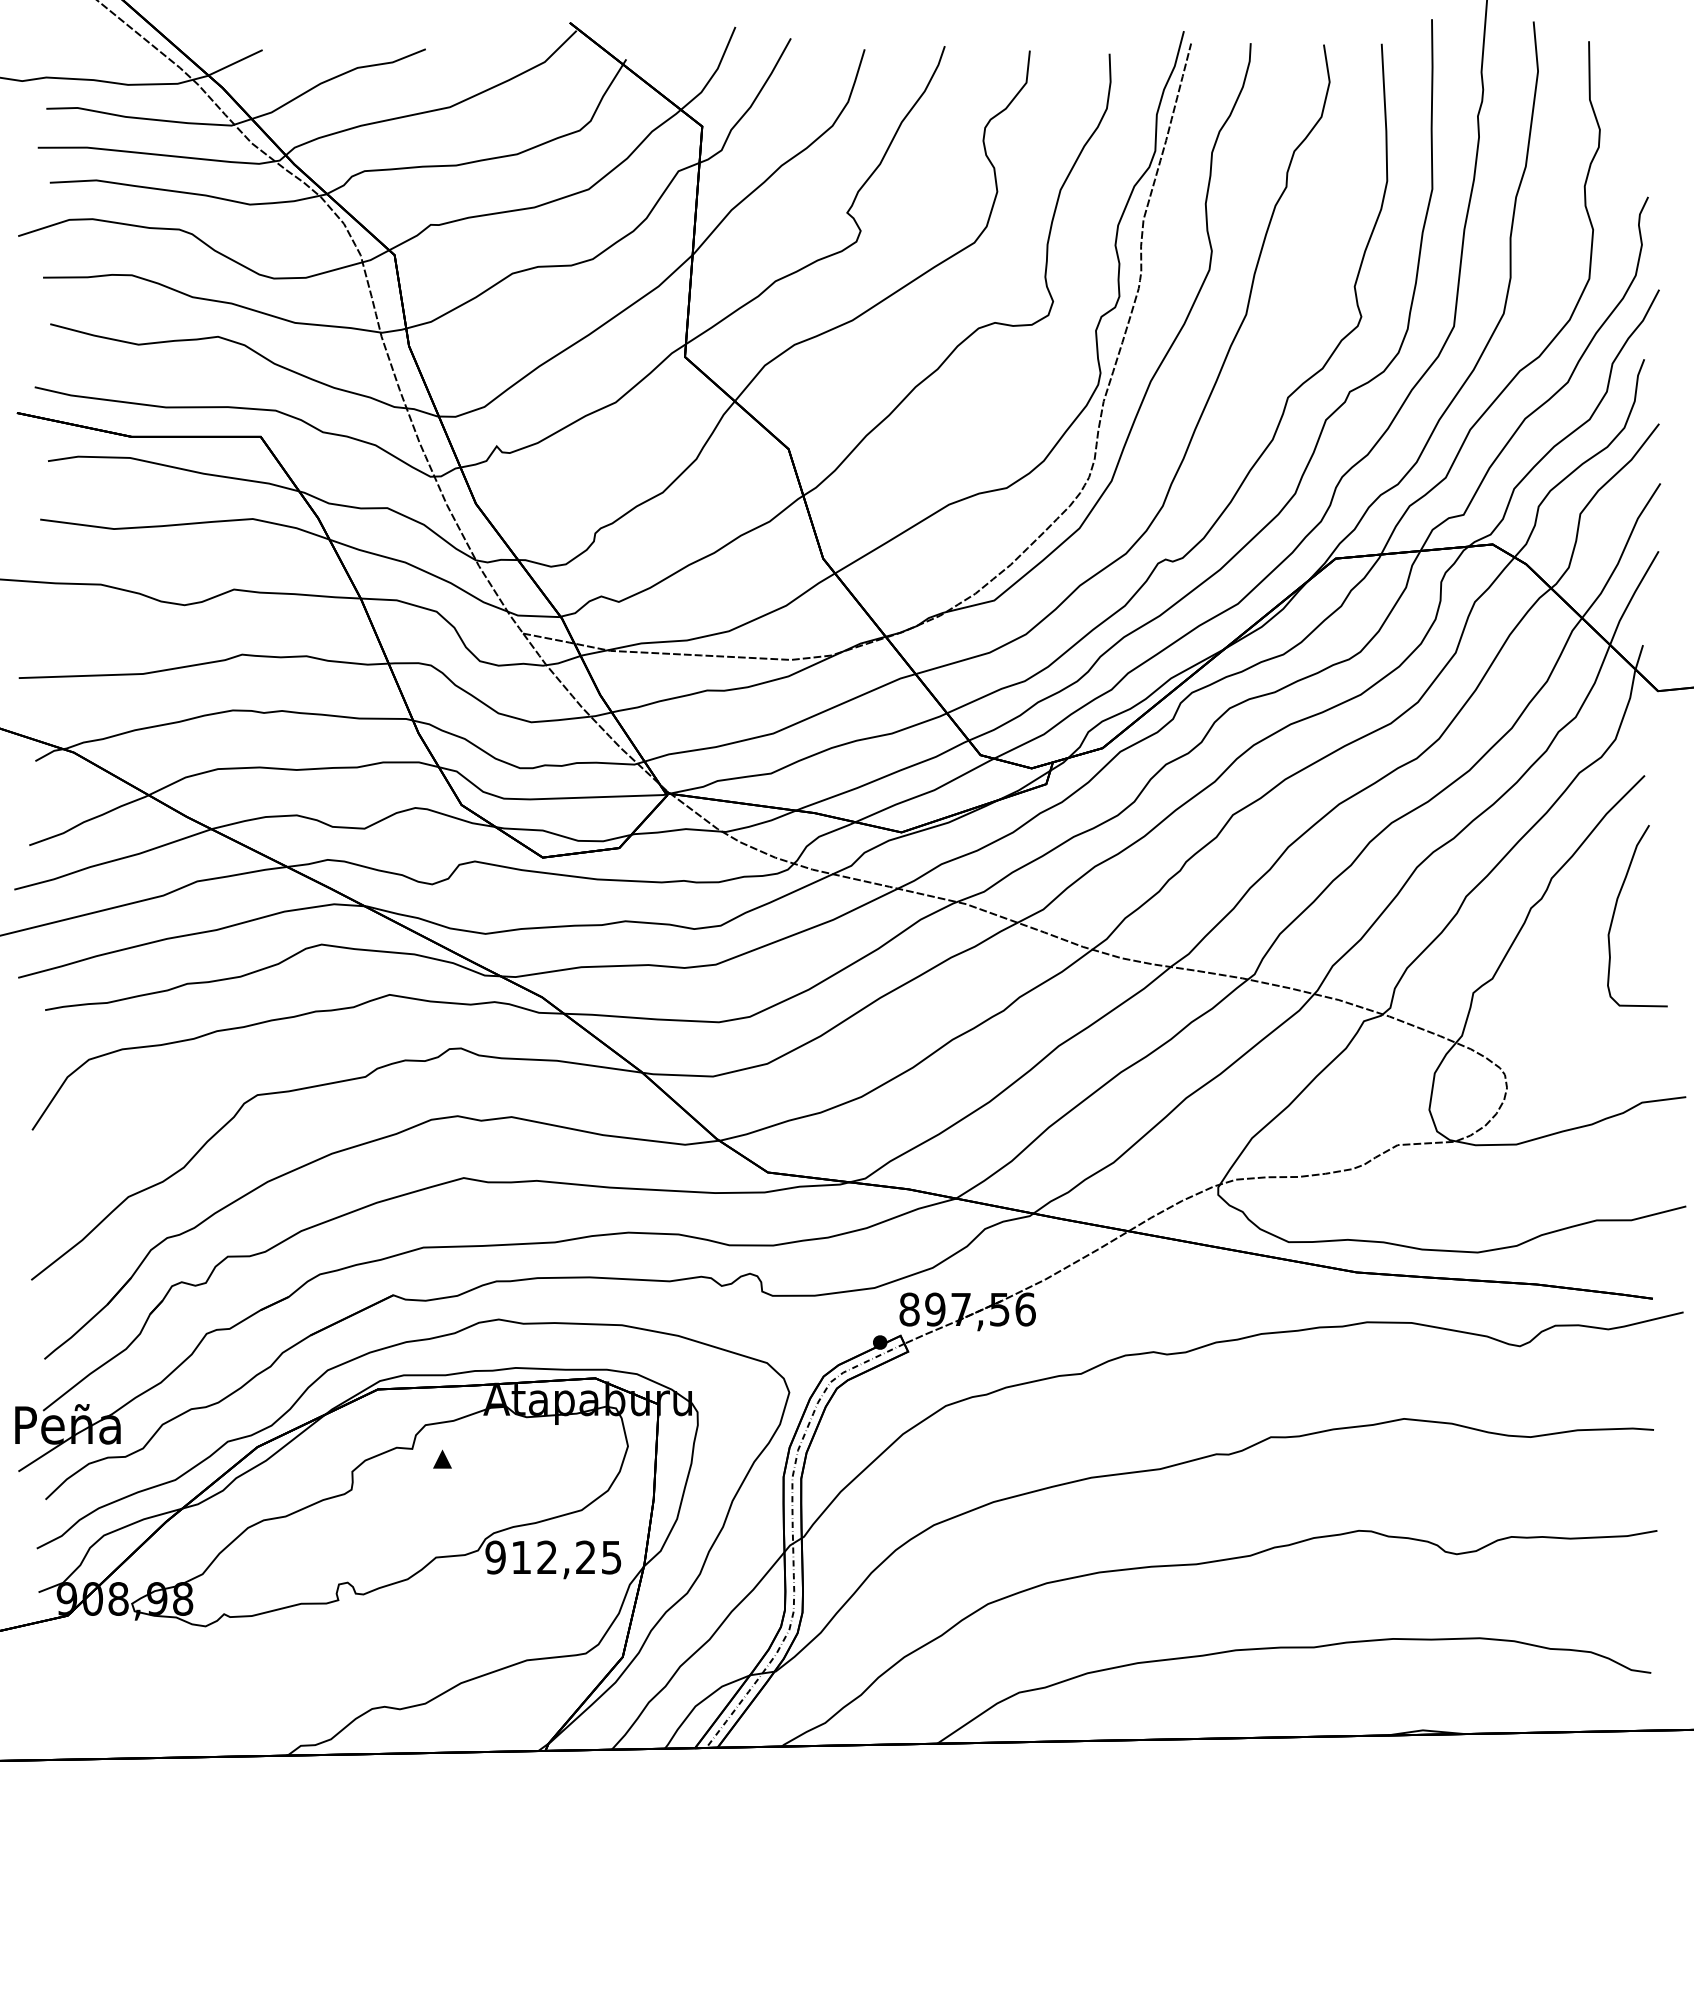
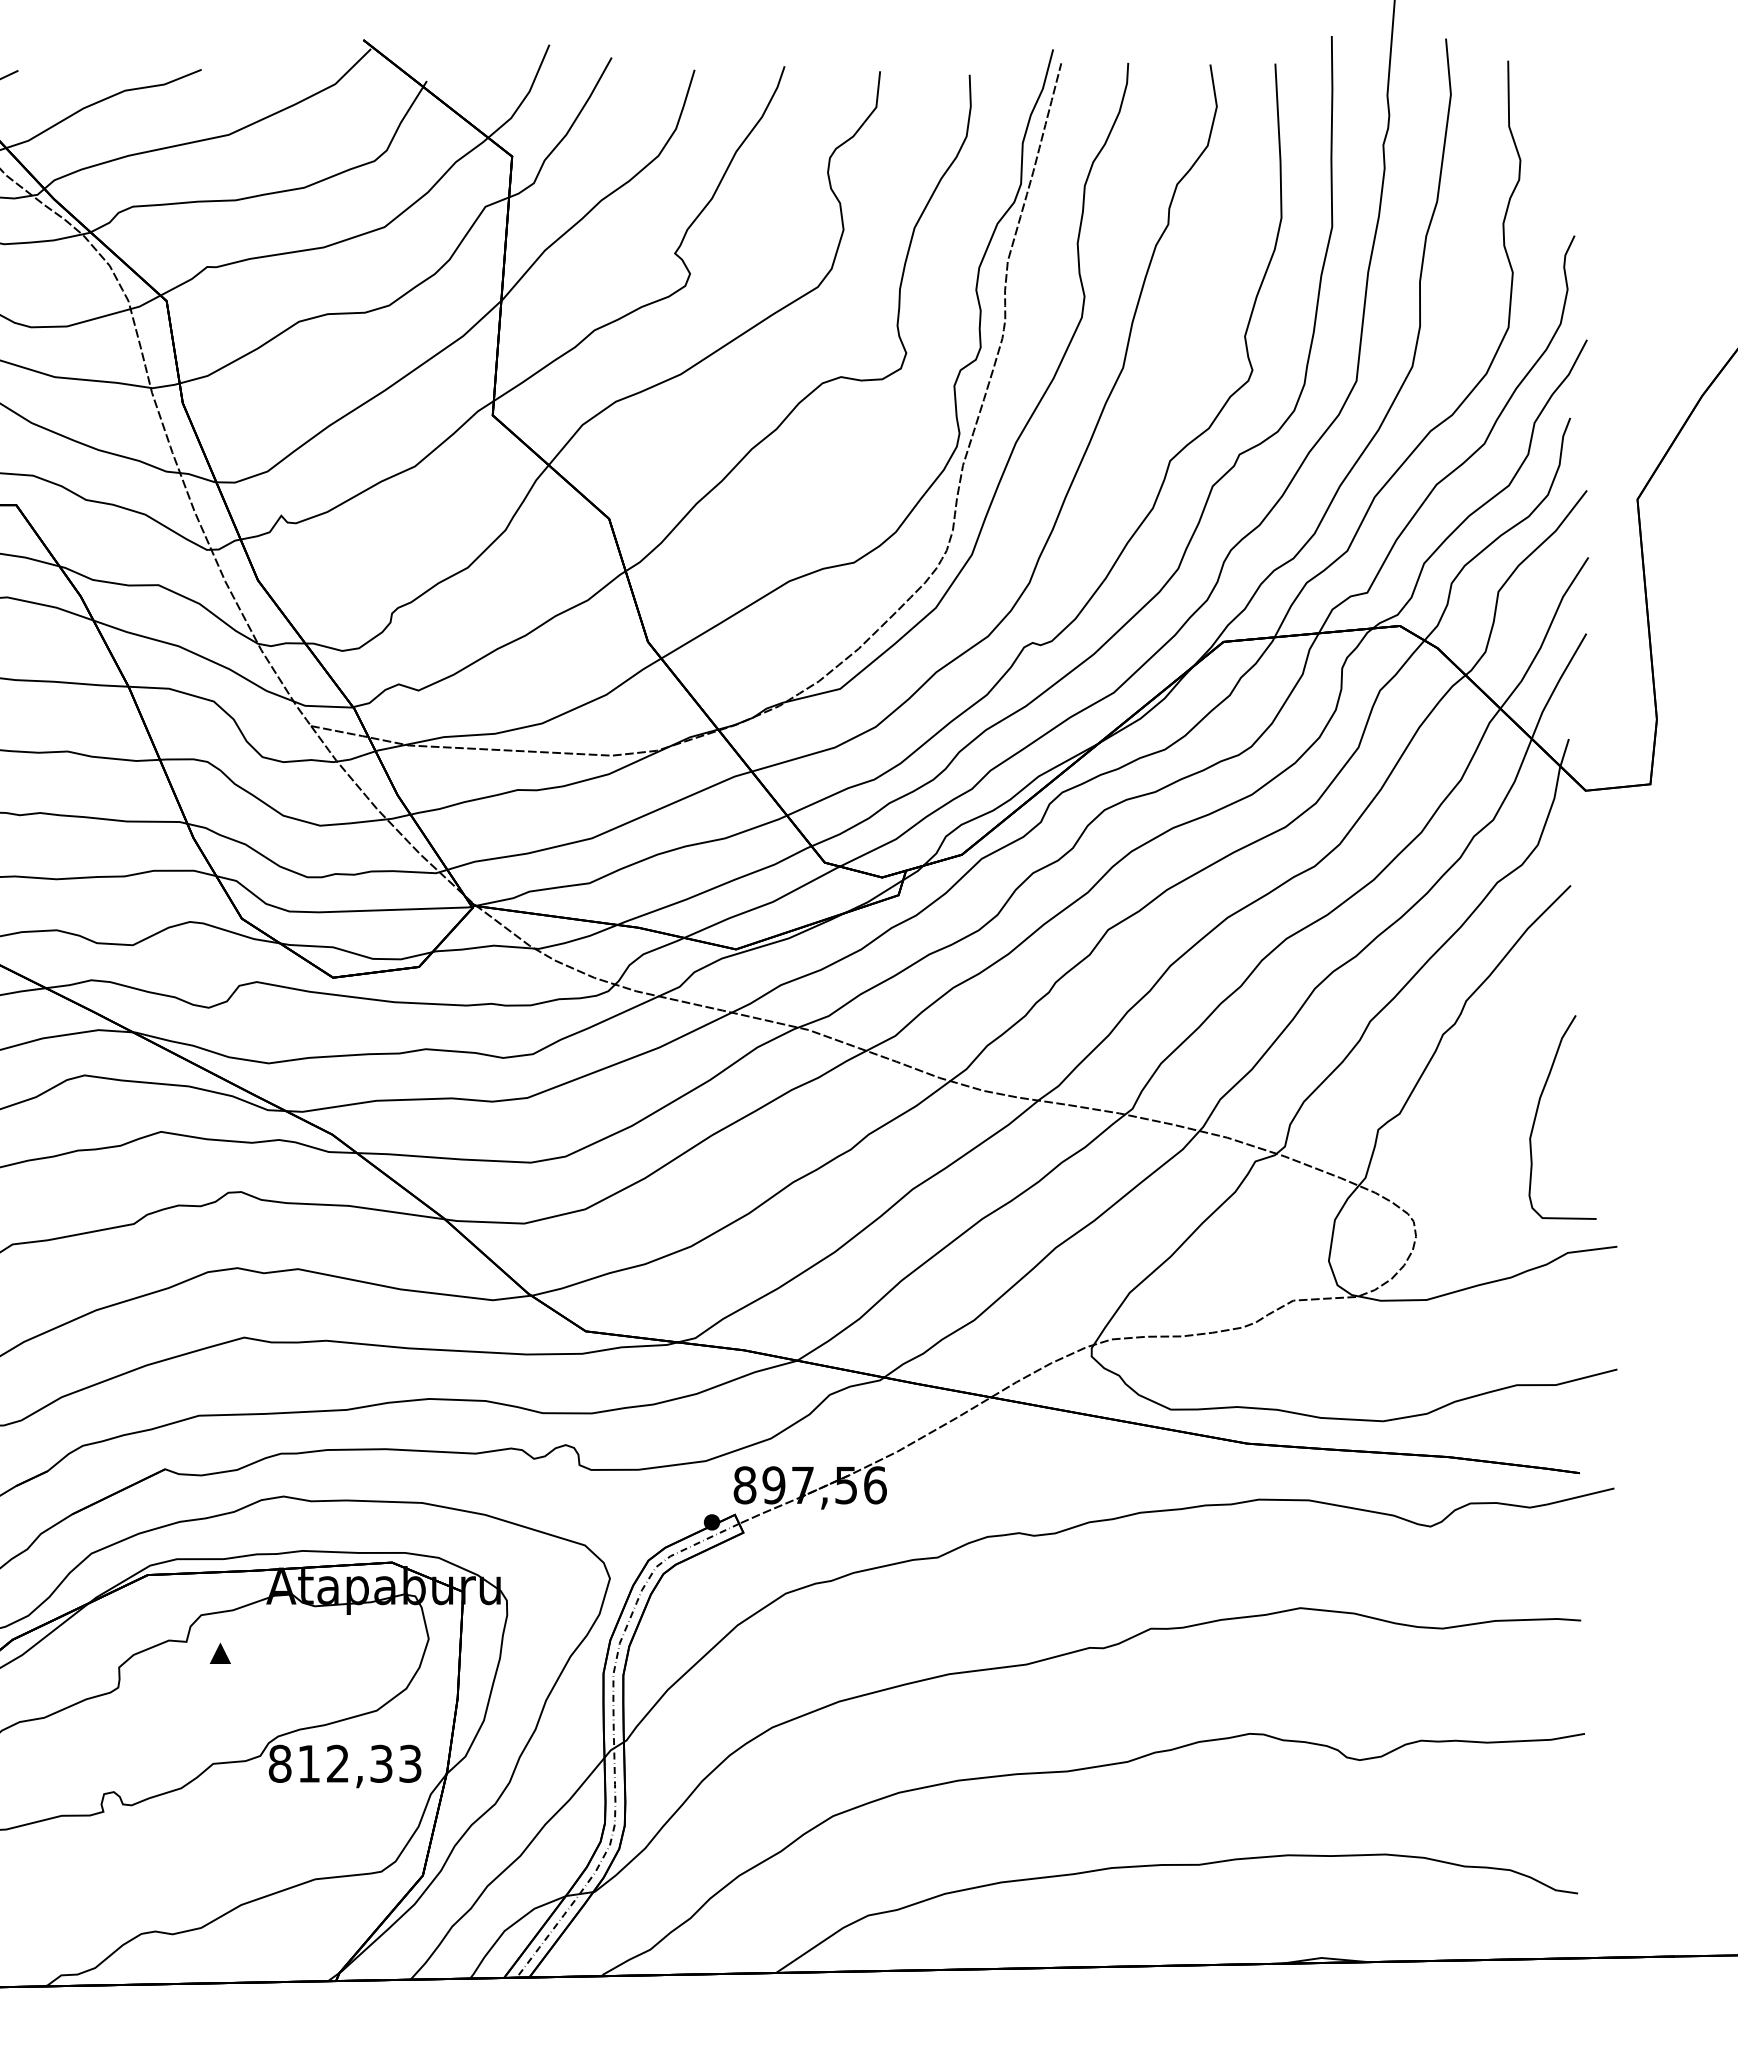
curve: (1615, 911) -> (1537, 1112), moved
text: (553, 1557) -> (345, 1763), 912,25 -> 812,33

